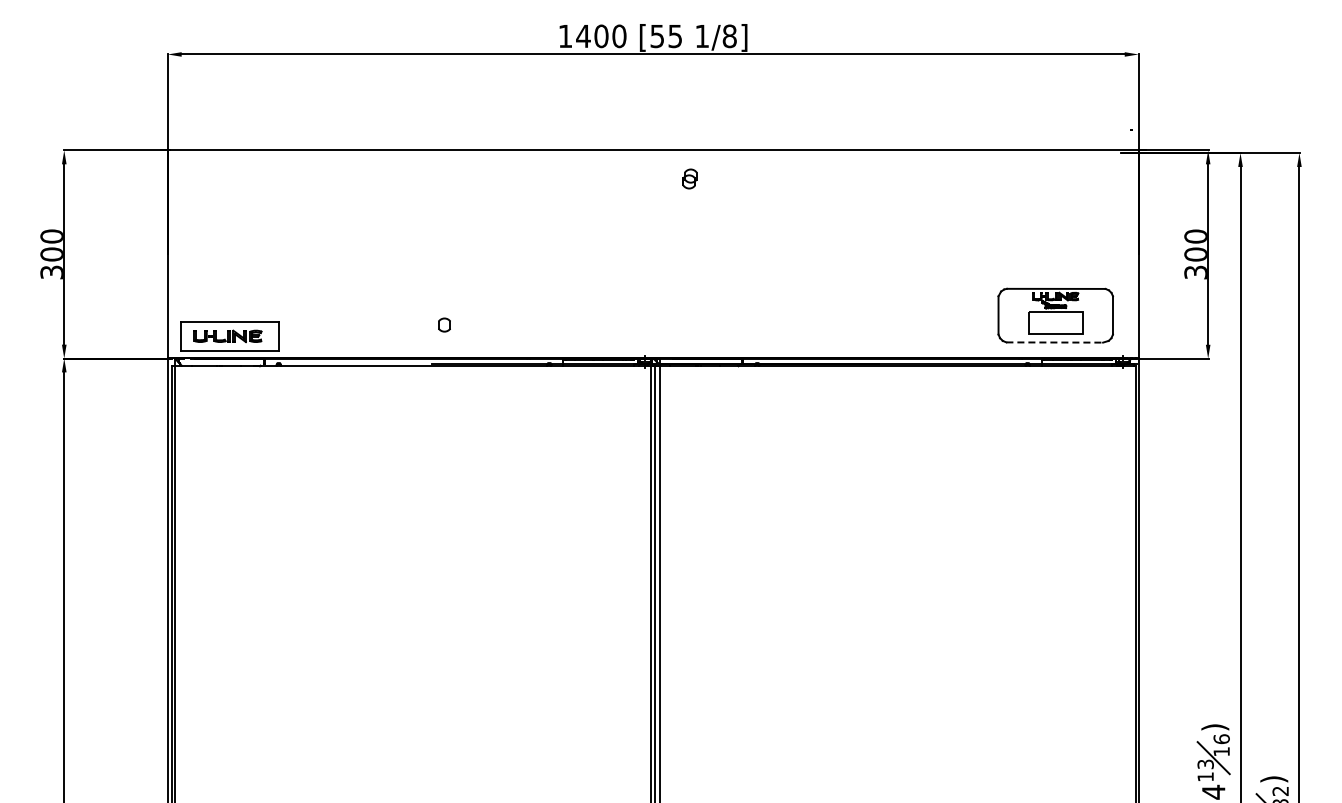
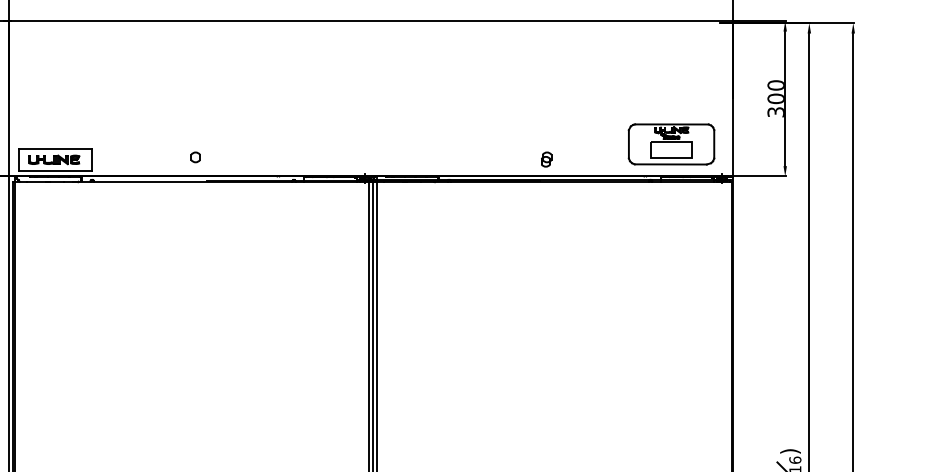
part: (689, 178) -> (546, 159), moved
part: (444, 324) -> (195, 156), moved
line: (1055, 342) -> (671, 164), dashed -> solid

